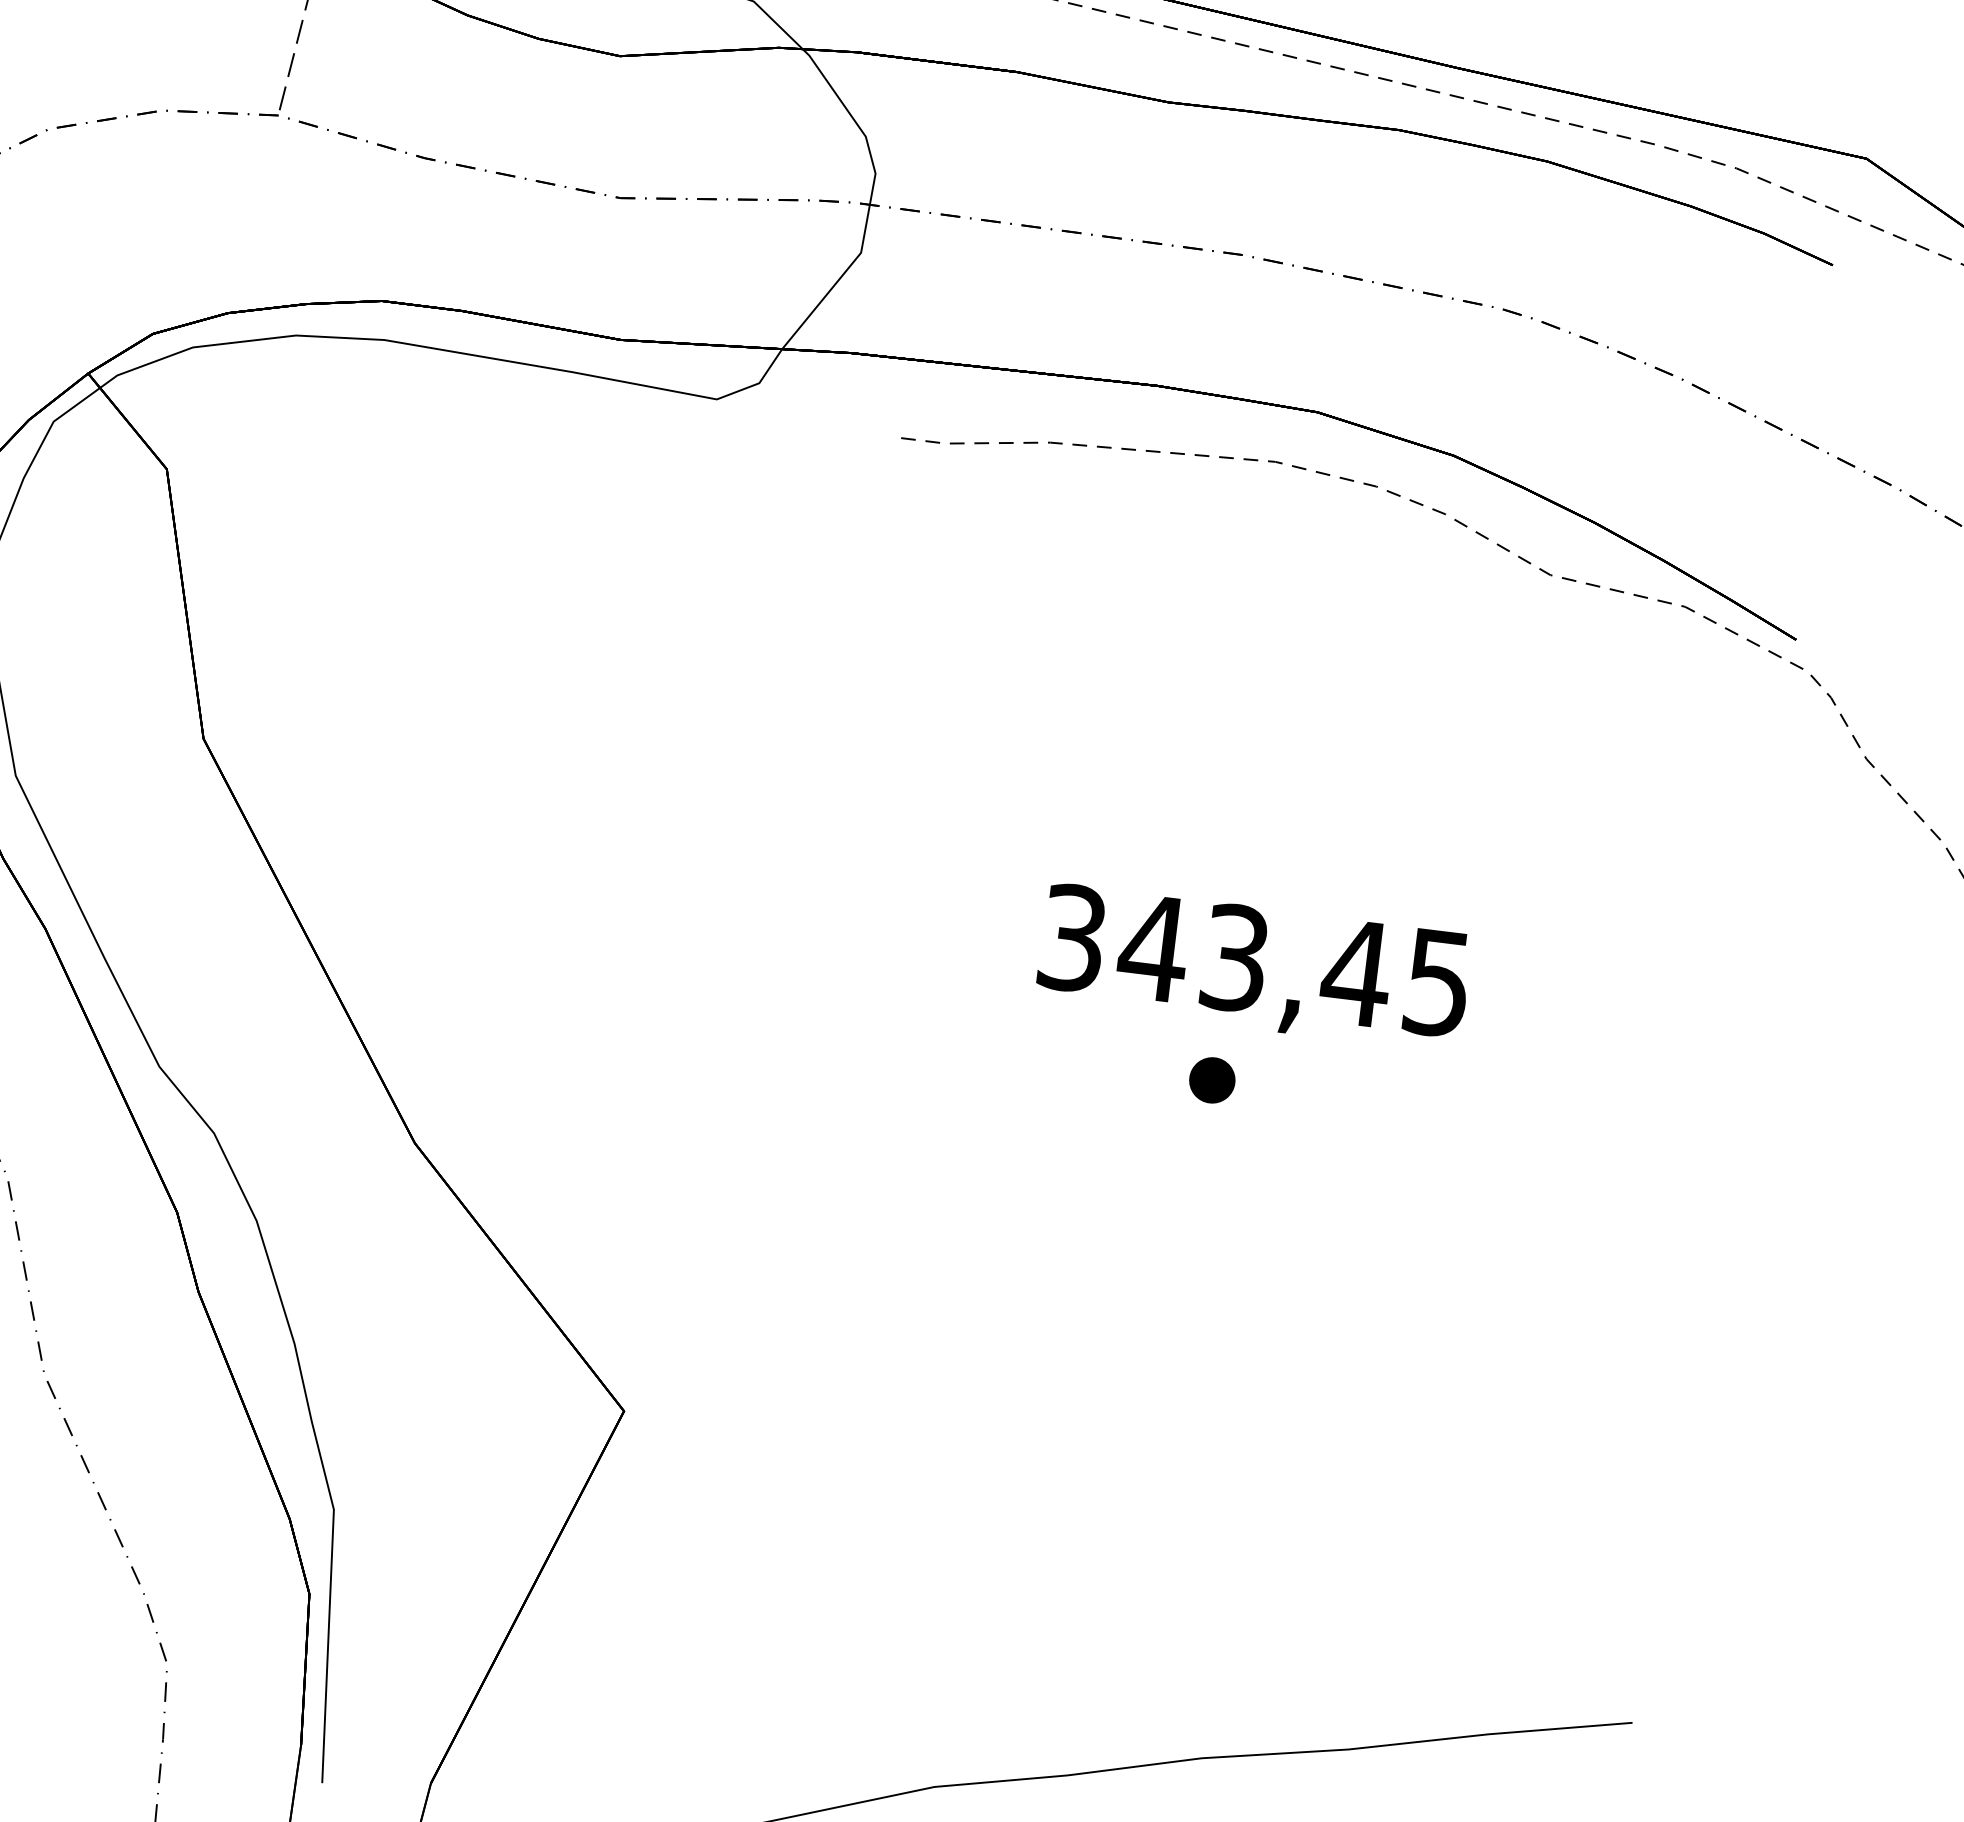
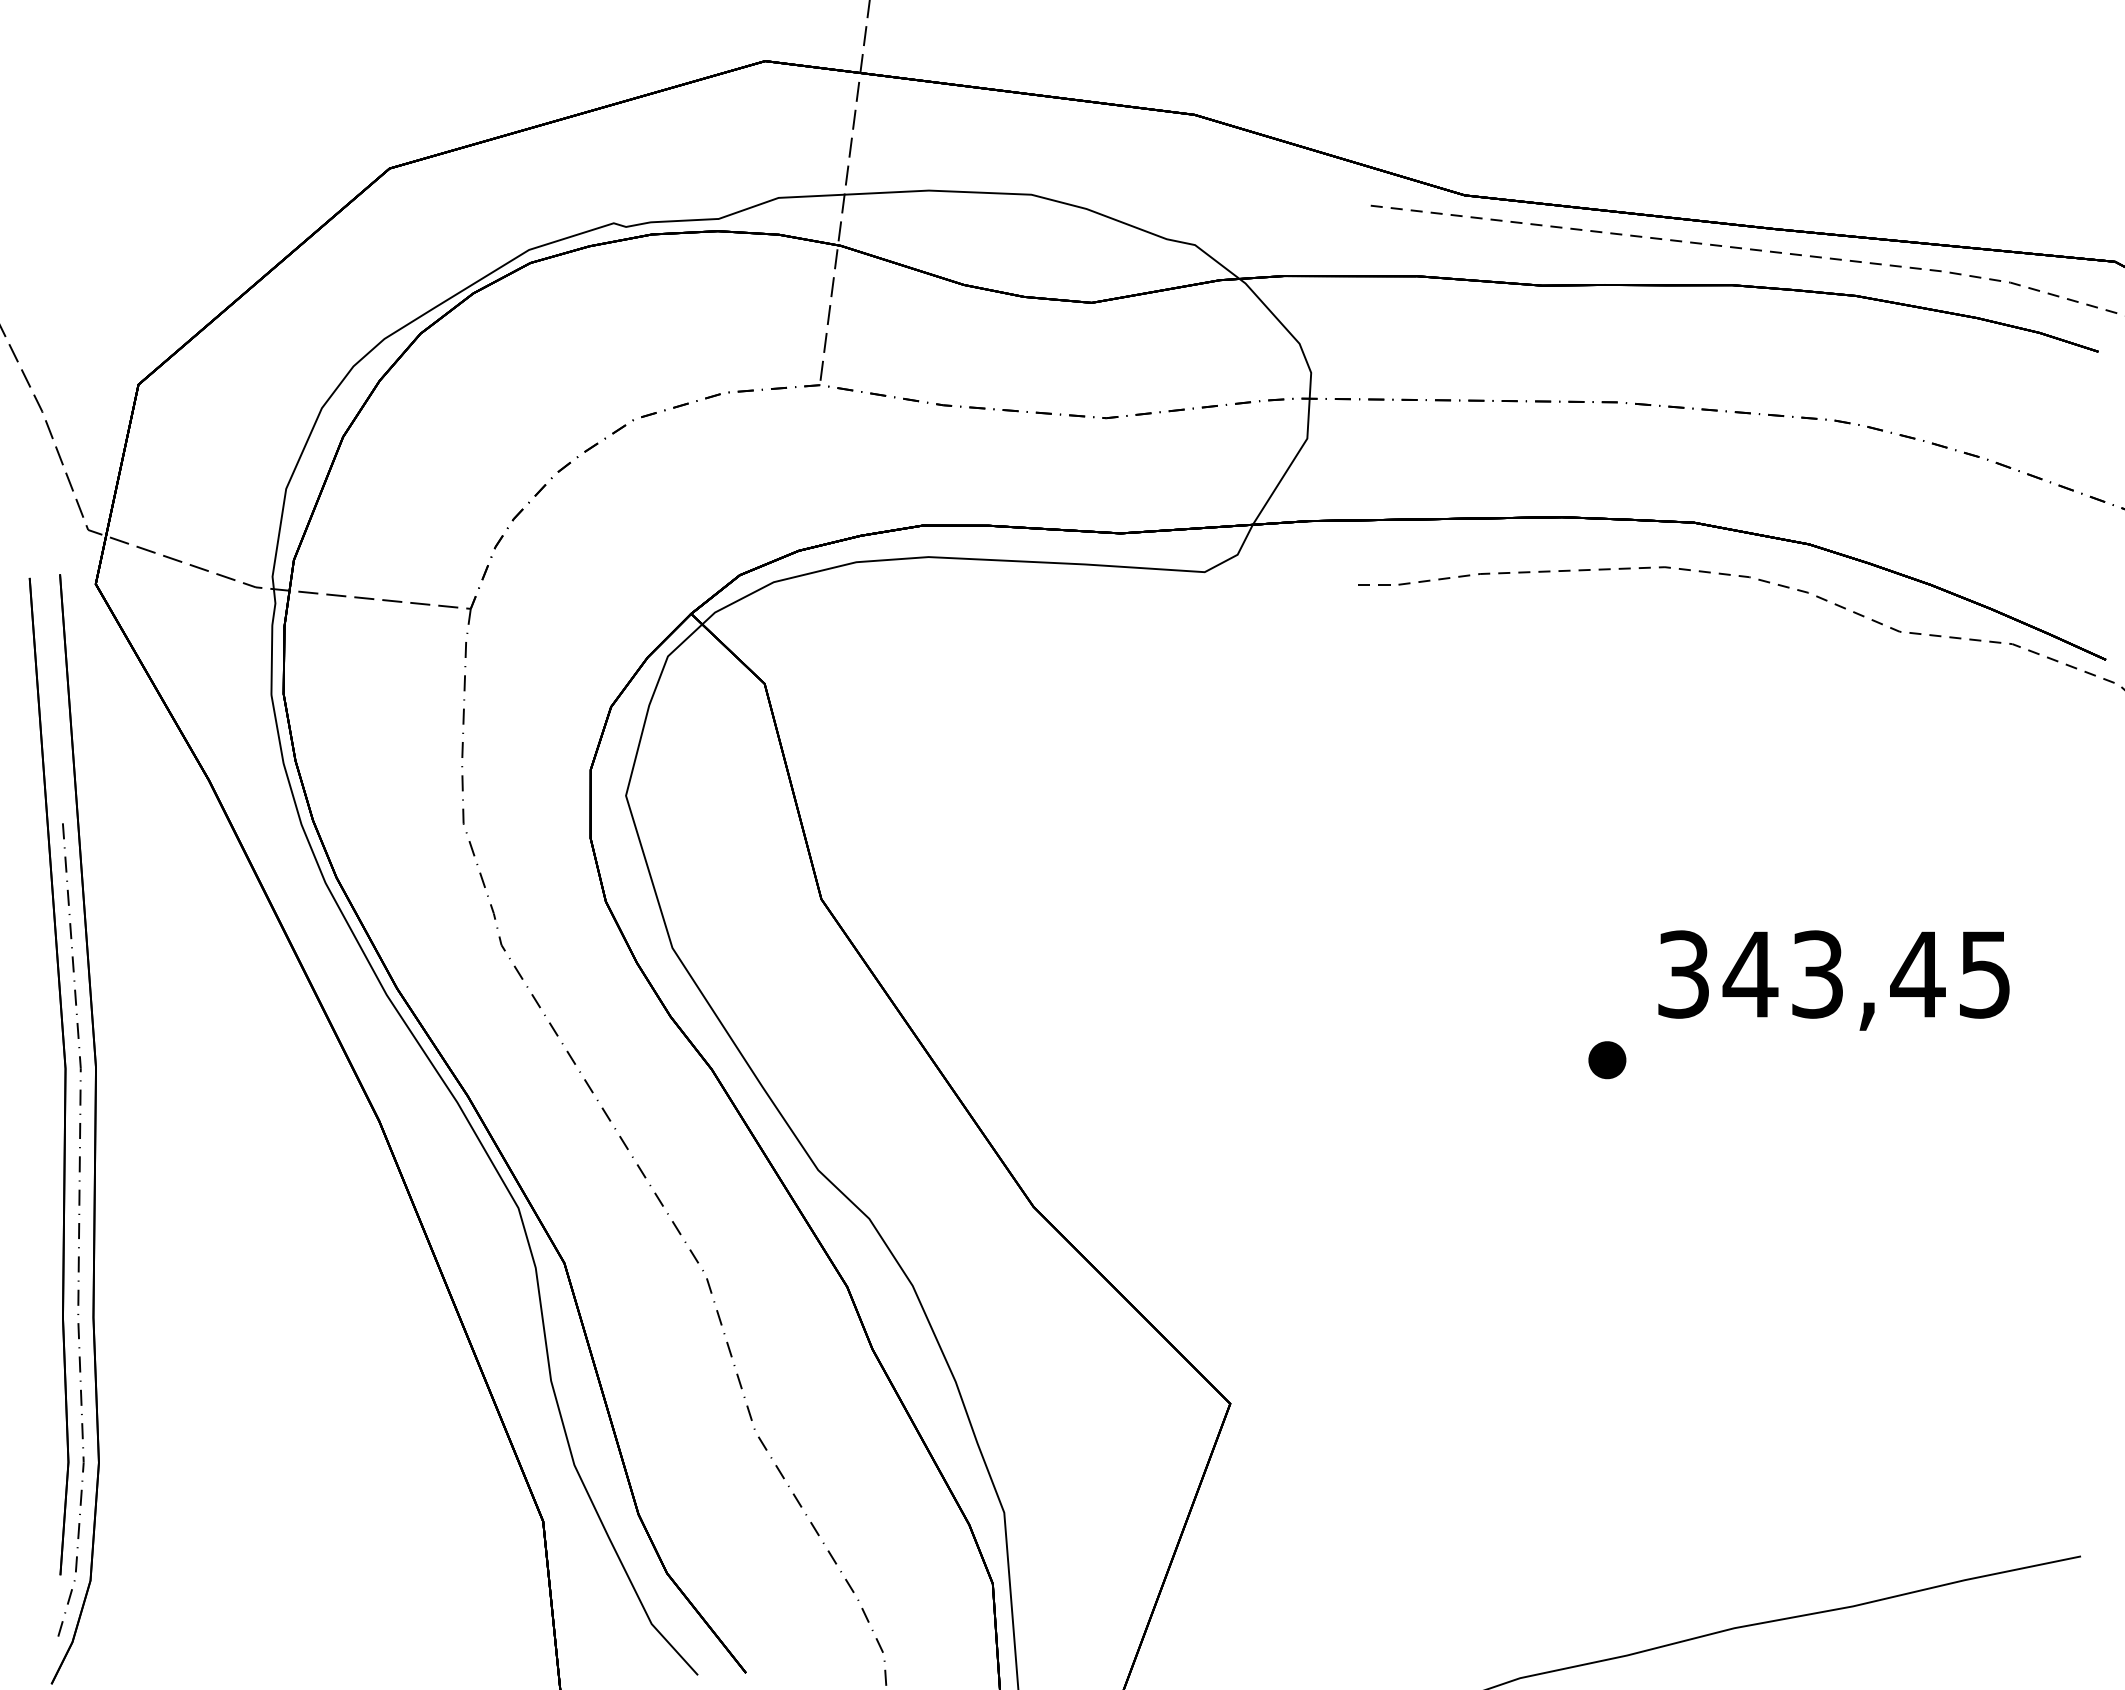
text: (1253, 967) -> (1833, 980), moved
part: (1212, 1080) -> (1607, 1060), moved

